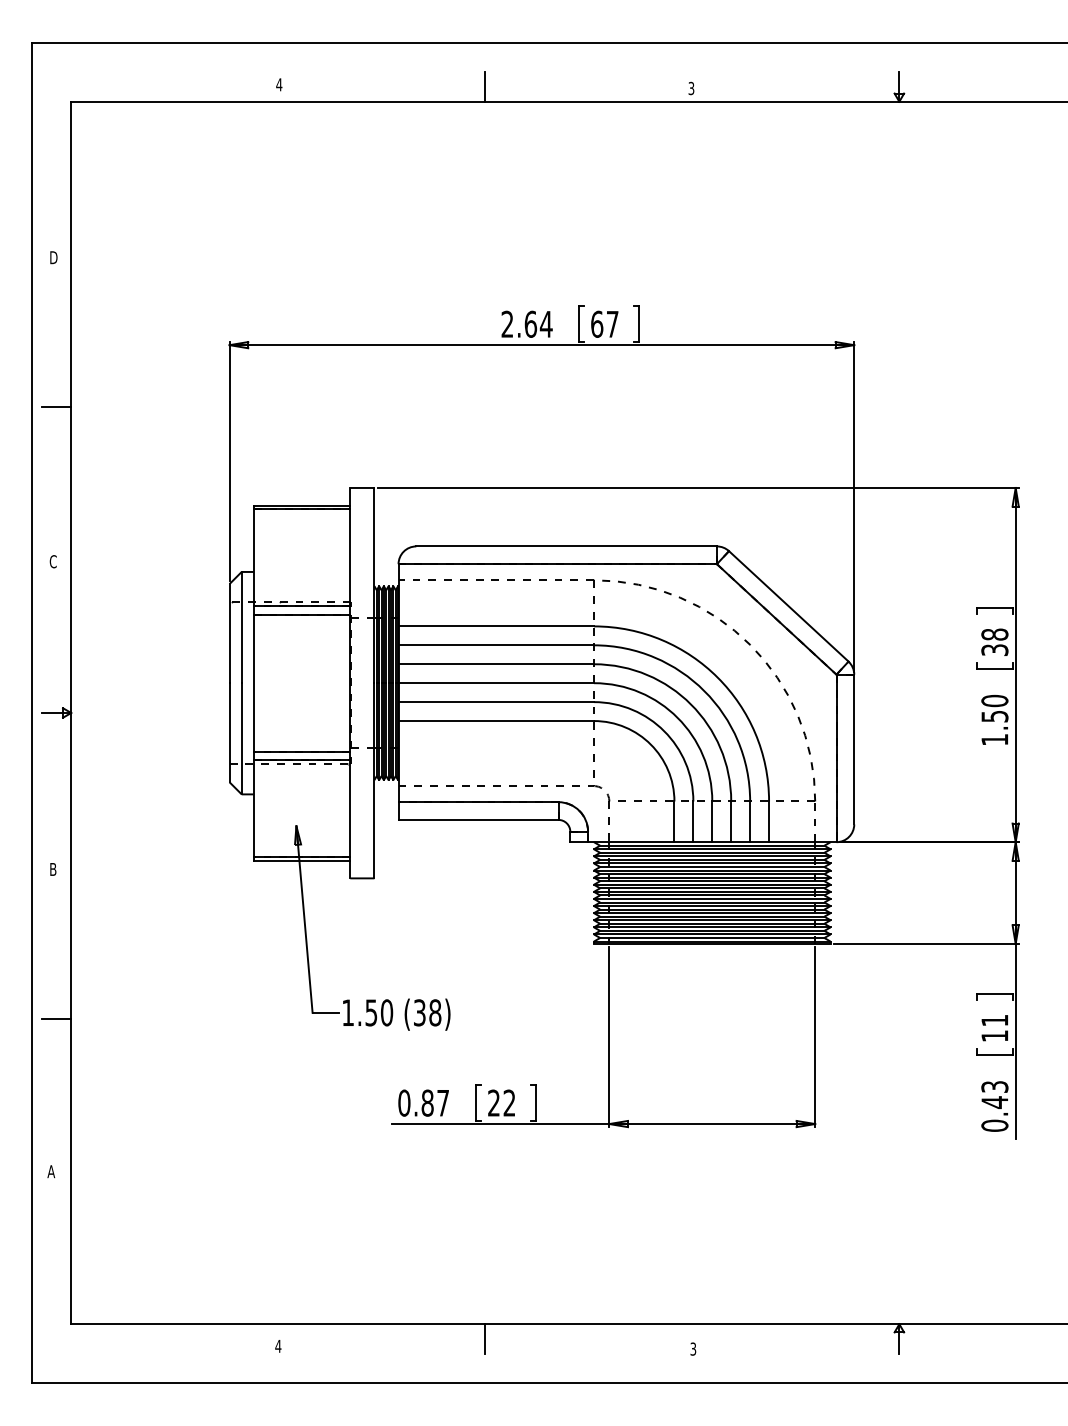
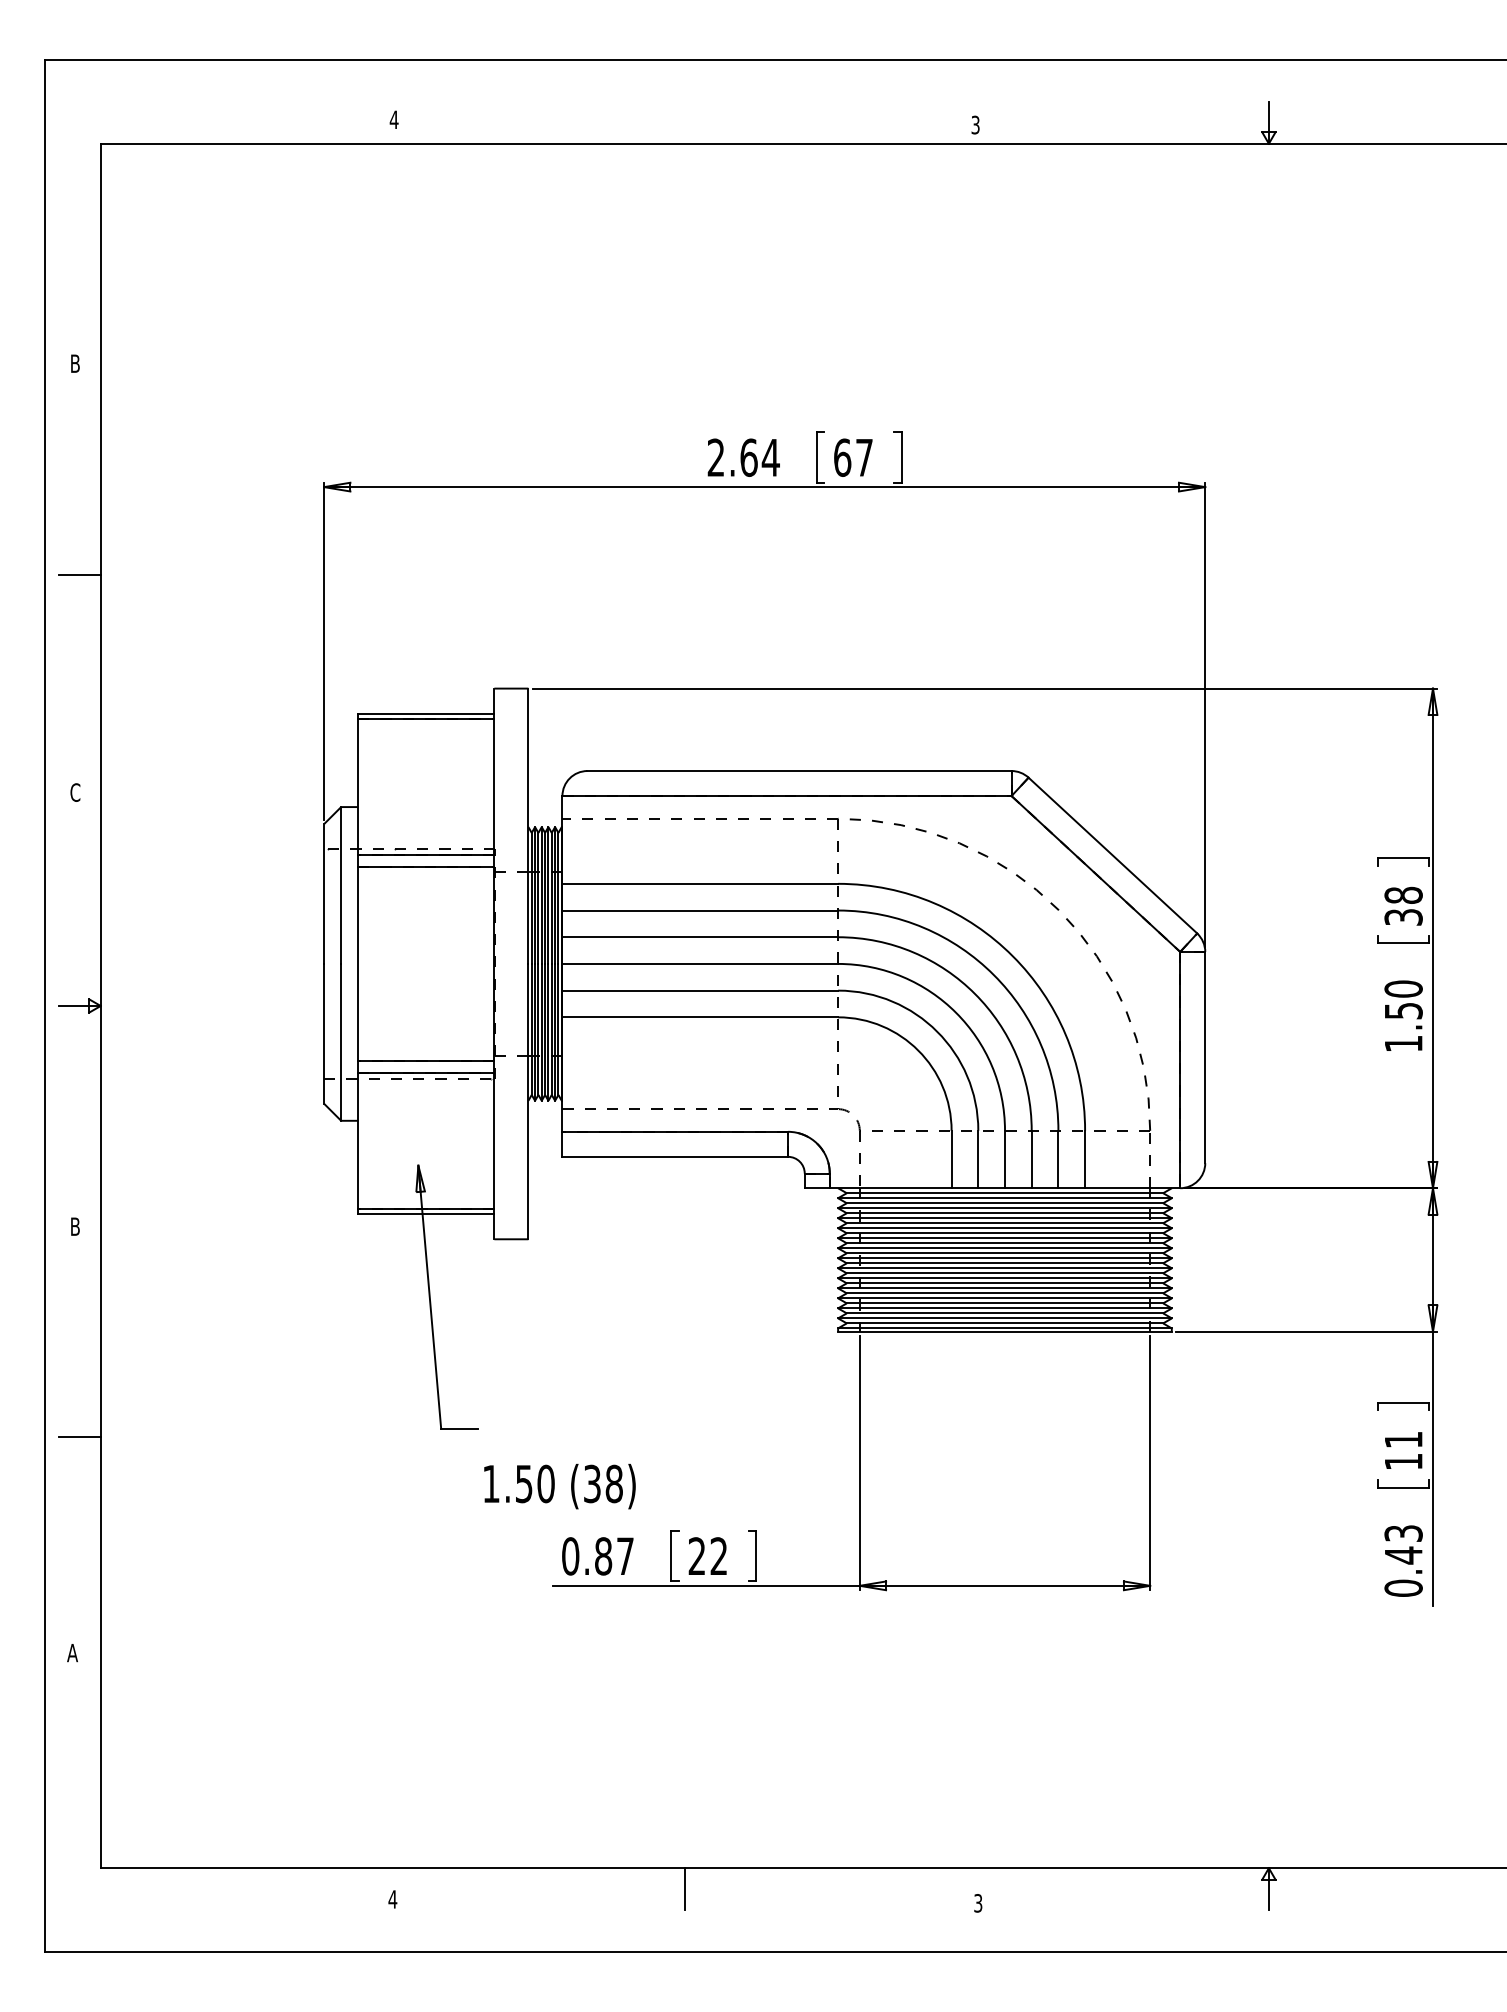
line: (485, 86) -> (684, 122), removed
text: (54, 257) -> (76, 363), D -> B
text: (396, 1014) -> (559, 1486), moved

